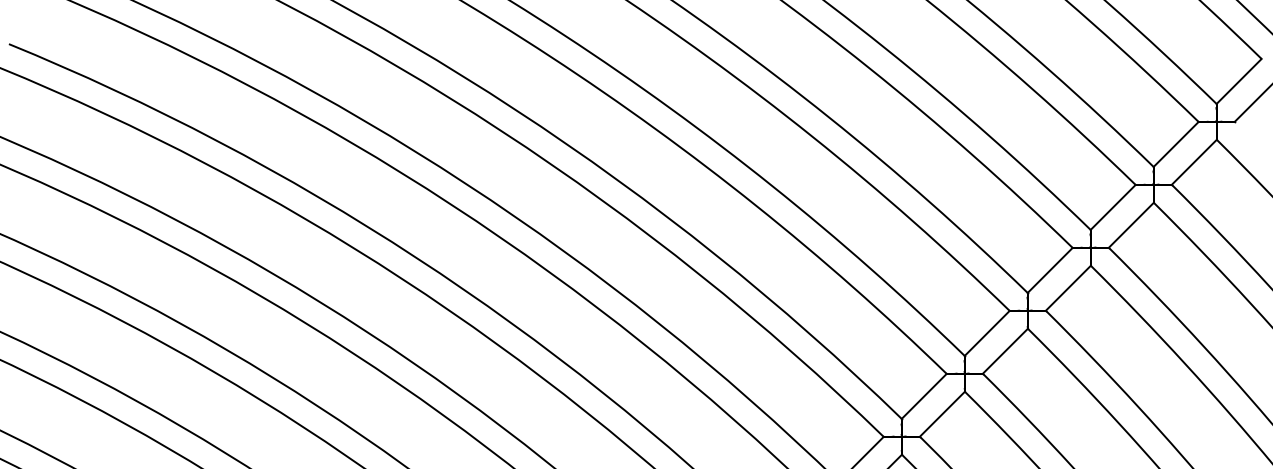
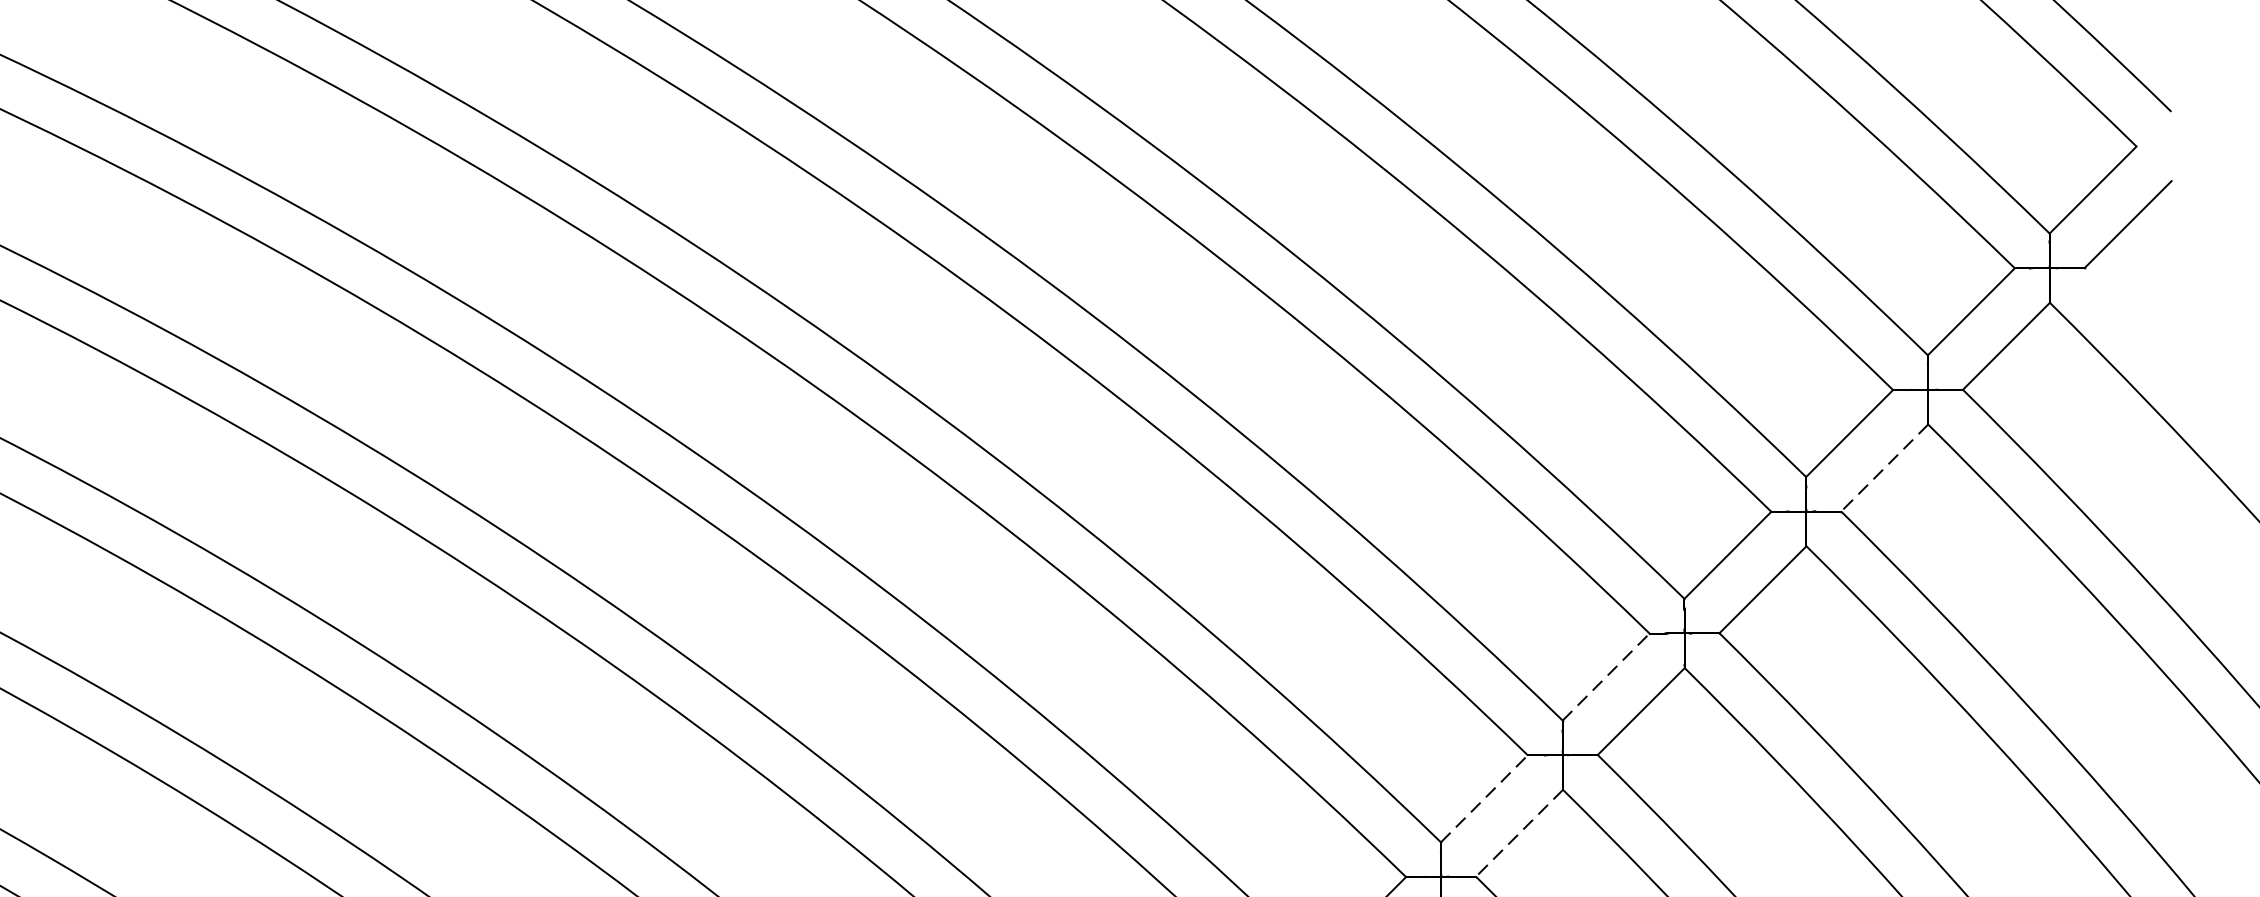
line: (1131, 225) -> (1885, 468), solid -> dashed
line: (987, 333) -> (1606, 677), solid -> dashed
line: (924, 396) -> (1484, 799), solid -> dashed
line: (942, 414) -> (1519, 833), solid -> dashed

